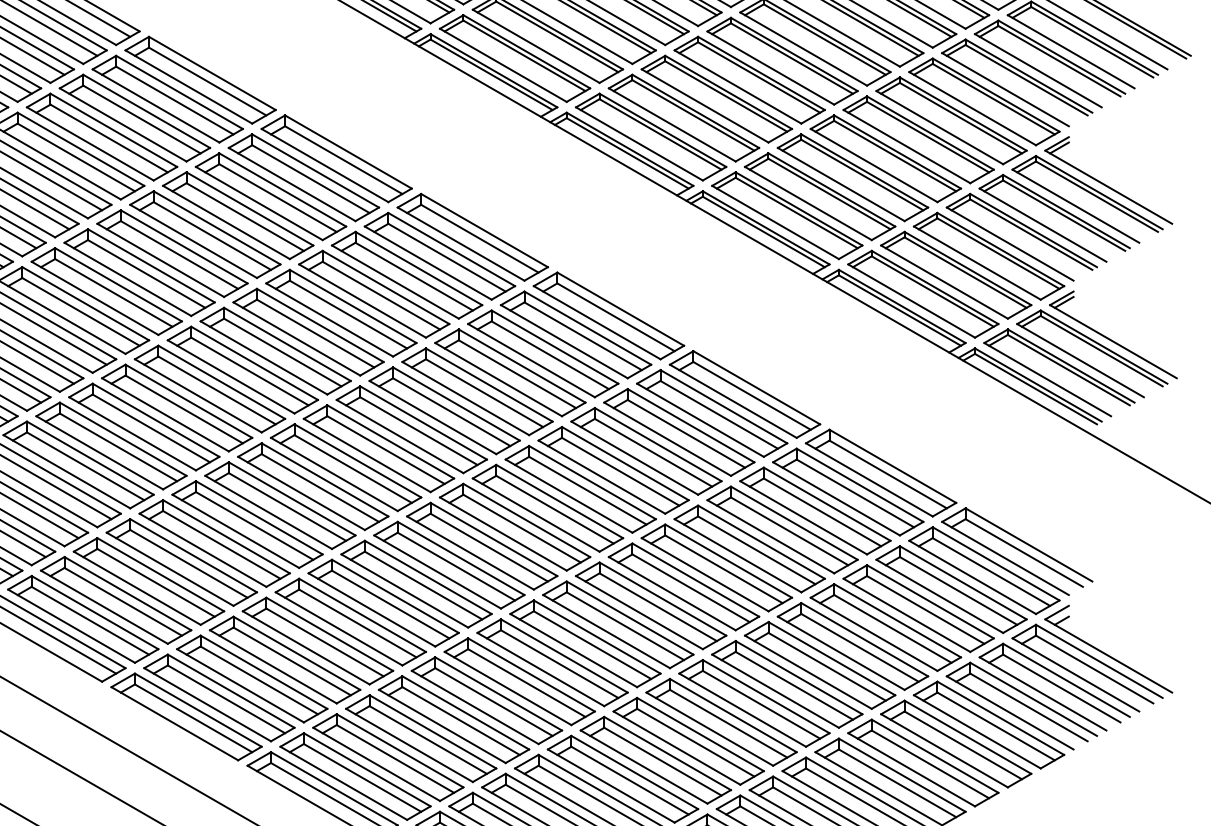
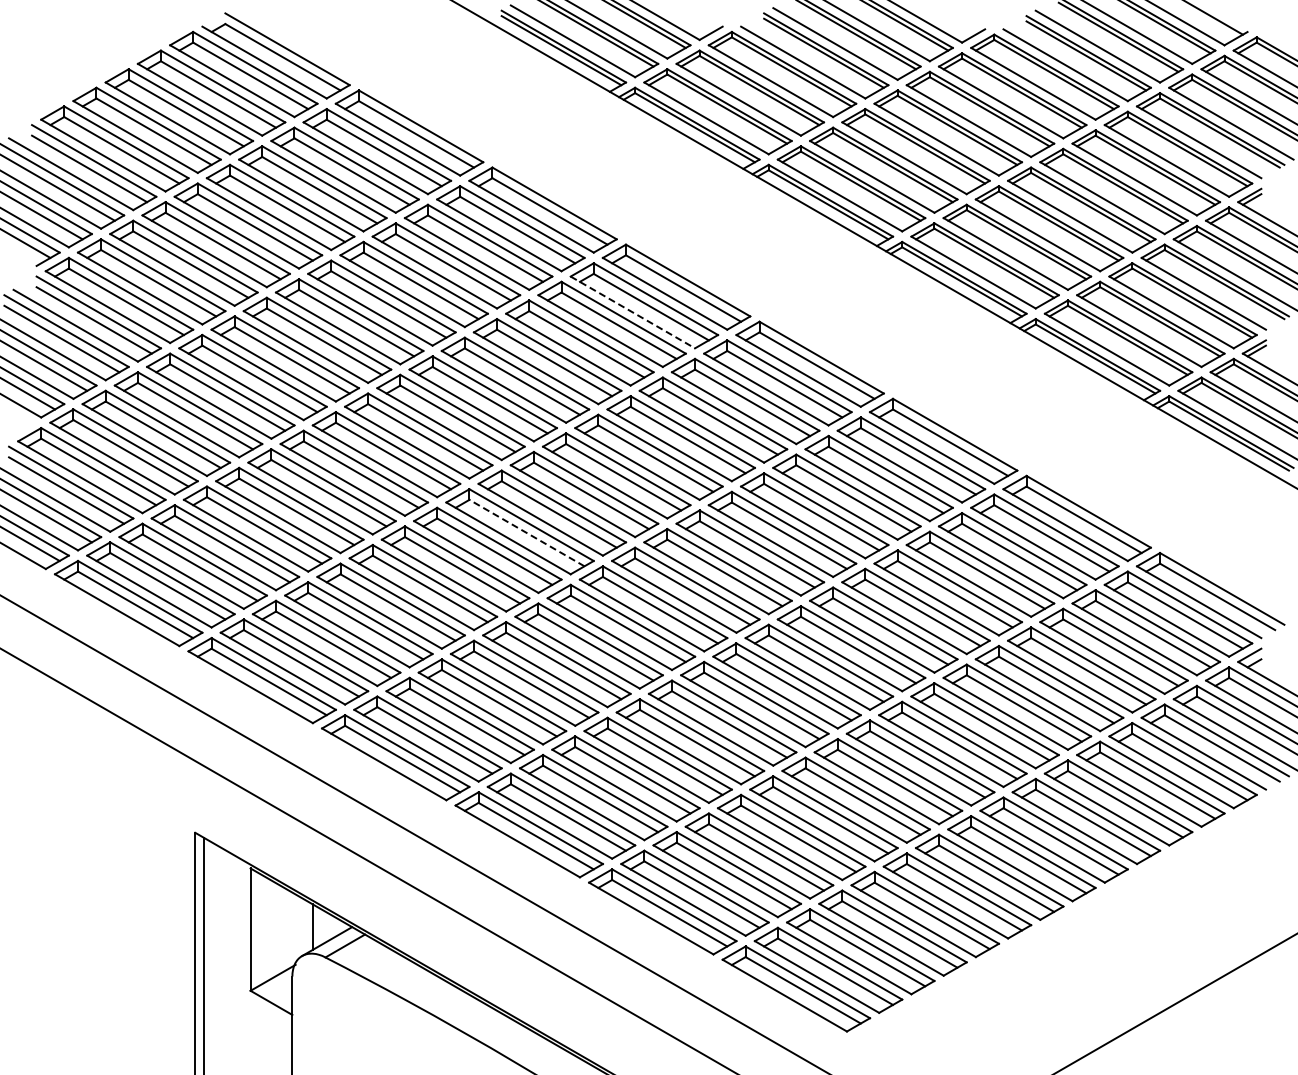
line: (427, 263) -> (632, 312), solid -> dashed
line: (319, 487) -> (526, 532), solid -> dashed

